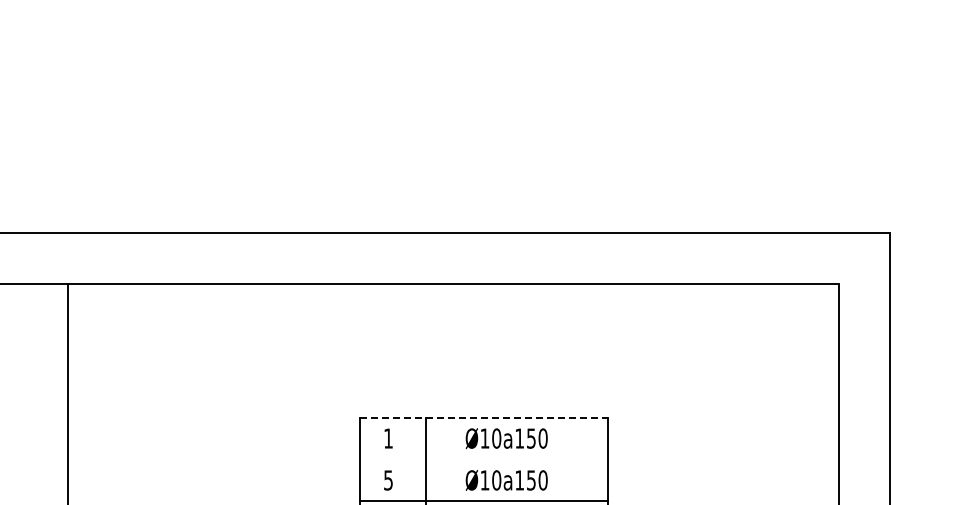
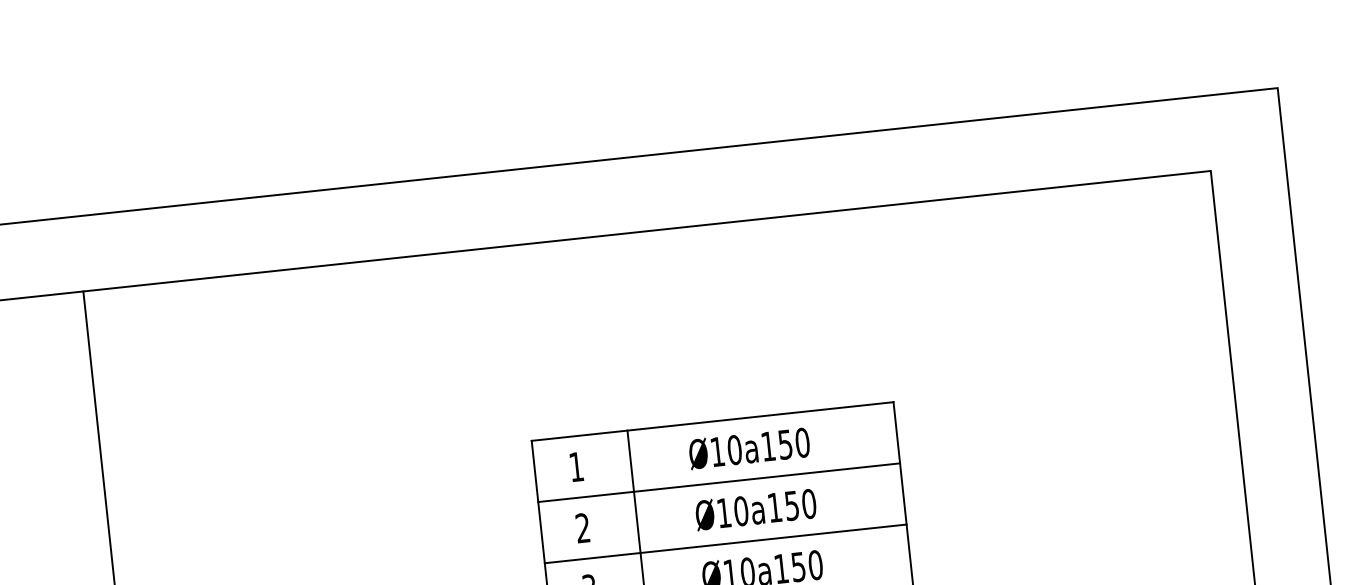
line: (483, 417) -> (712, 421), dashed -> solid
line: (483, 459) -> (718, 482), added
text: (388, 480) -> (583, 528), 5 -> 2

